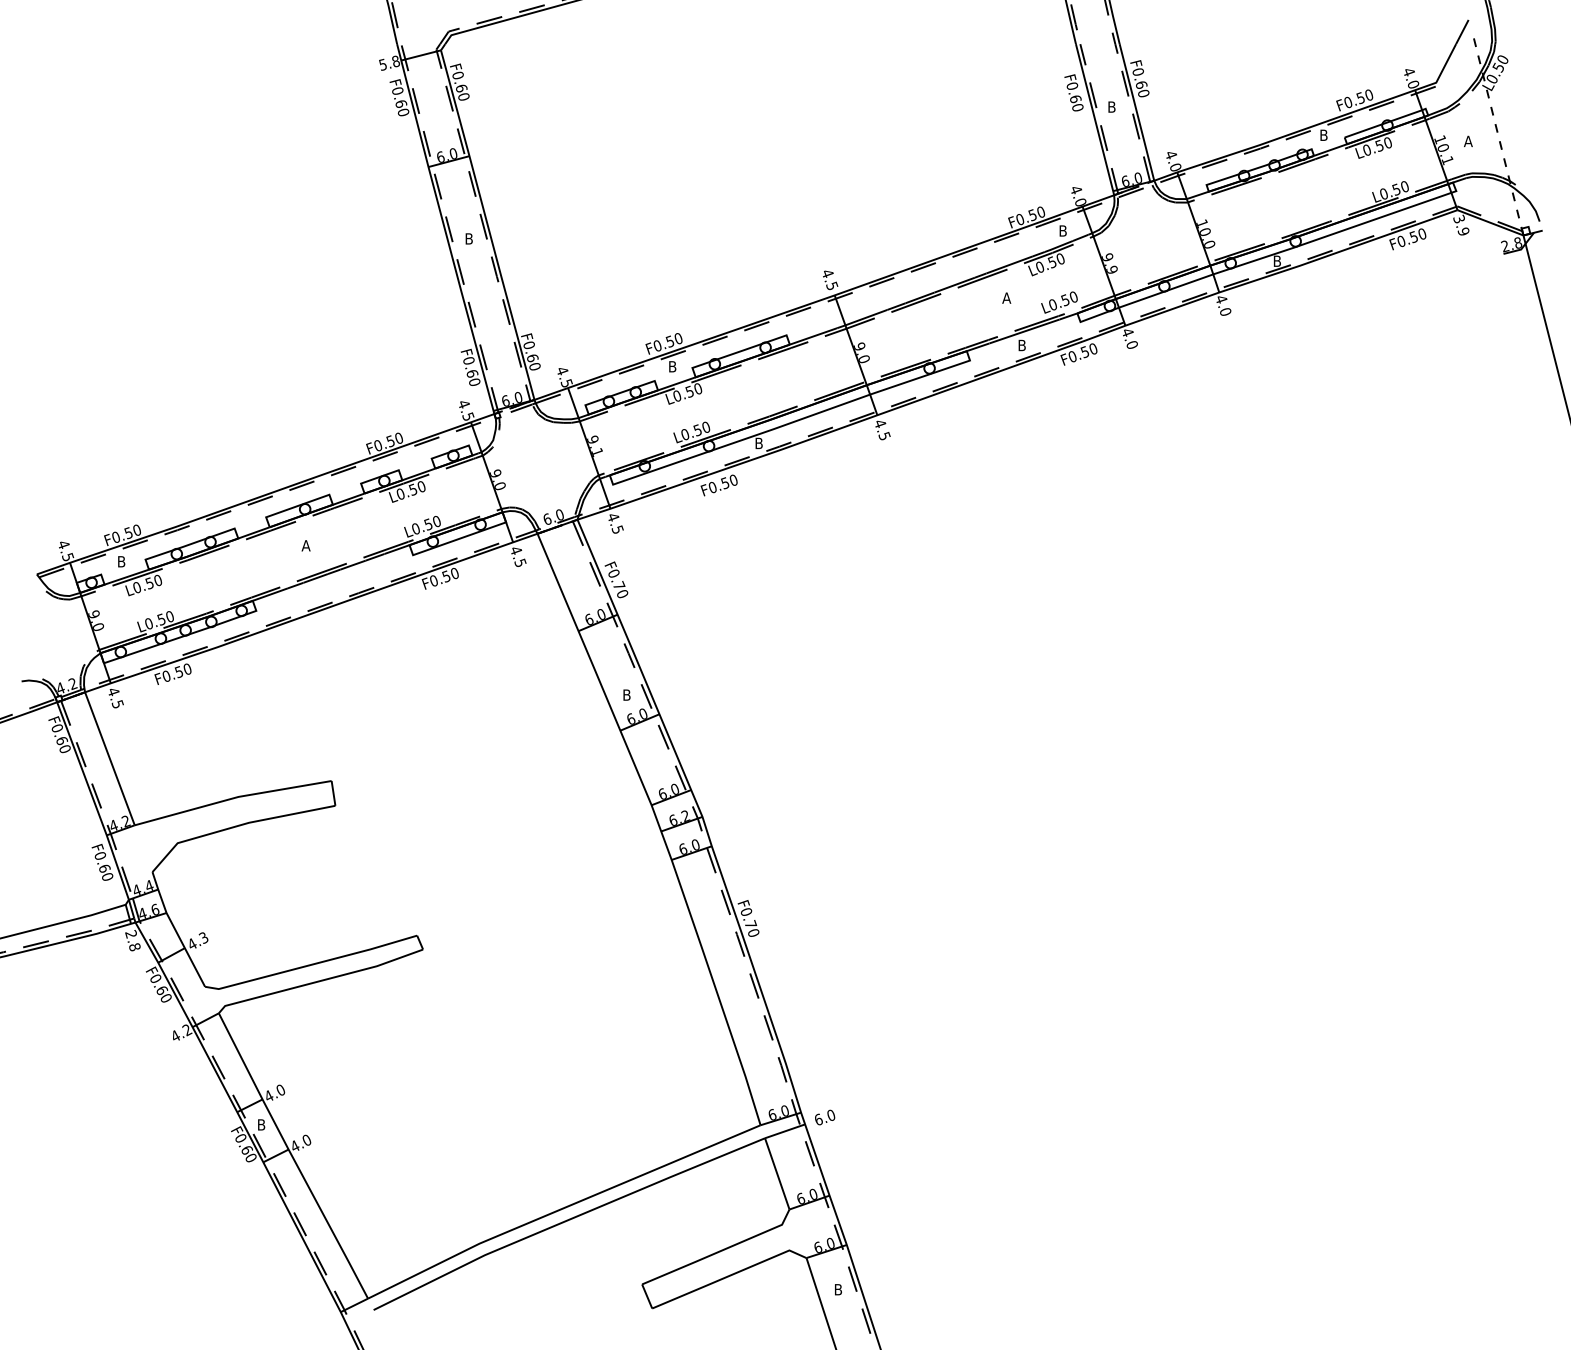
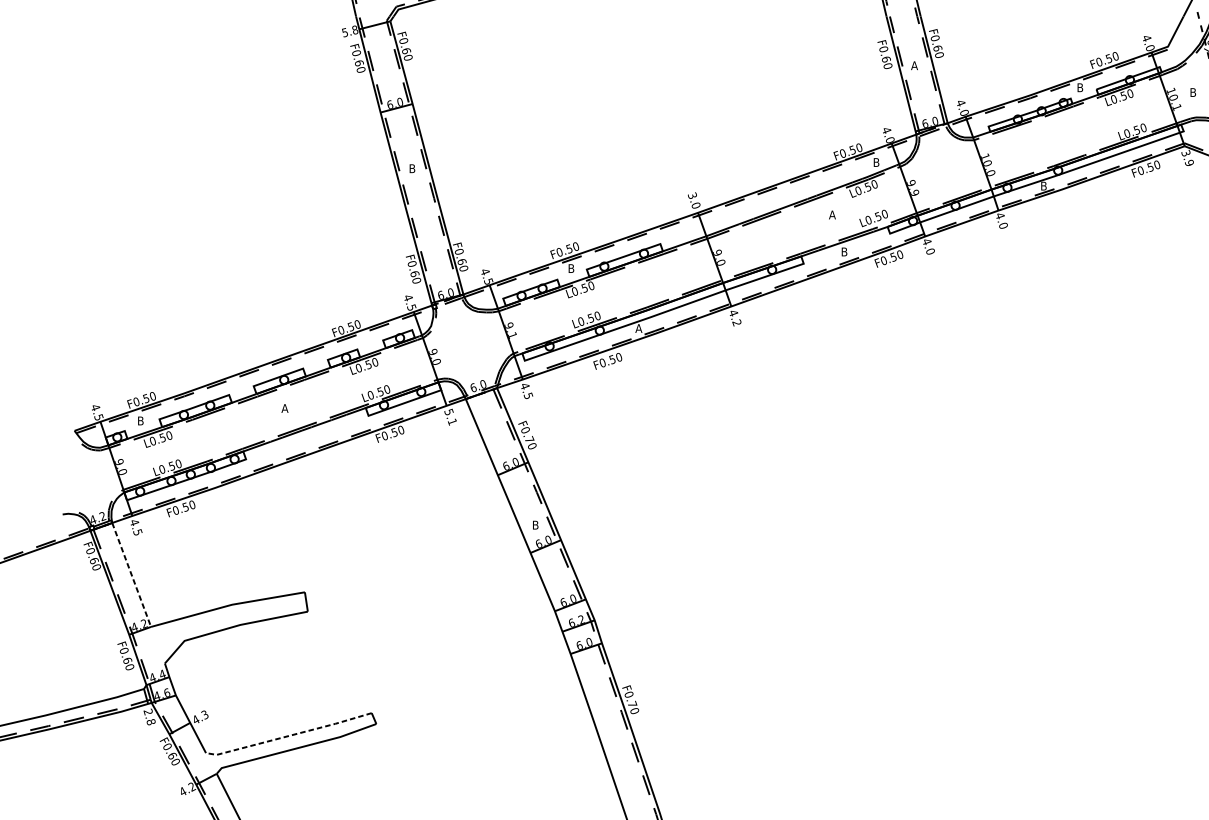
text: (1111, 106) -> (914, 65), B -> A
text: (1468, 141) -> (1193, 92), A -> B
text: (829, 279) -> (693, 200), 4.5 -> 3.0
text: (884, 435) -> (736, 322), 4.5 -> 4.2
text: (758, 443) -> (638, 328), B -> A
text: (518, 556) -> (450, 416), 4.5 -> 5.1
line: (109, 758) -> (131, 574), solid -> dashed
line: (311, 964) -> (289, 735), solid -> dashed

